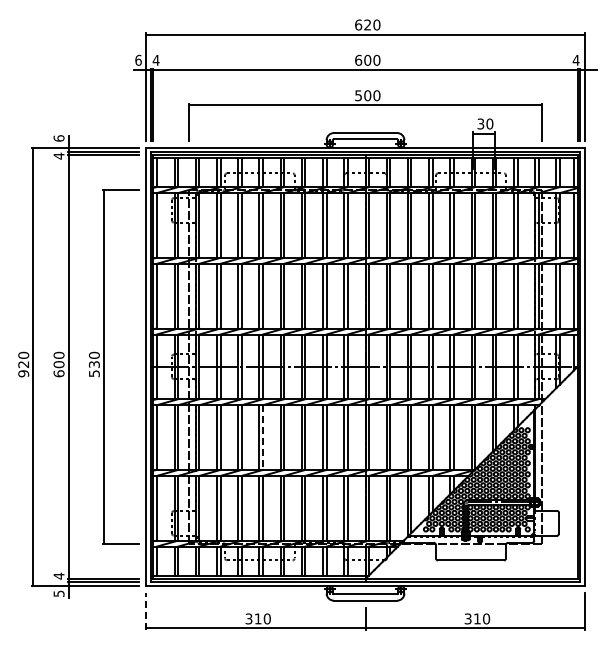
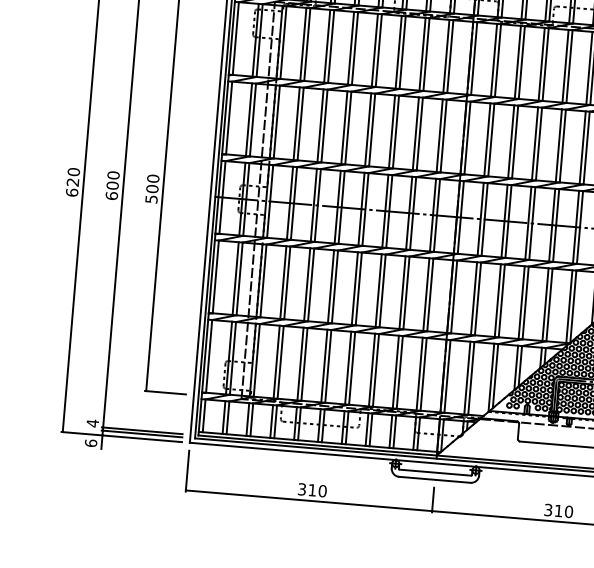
text: (94, 364) -> (152, 188), 530 -> 500
text: (23, 373) -> (71, 192), 920 -> 620
line: (263, 438) -> (335, 288), dashed -> solid
text: (58, 593) -> (90, 442), 5 -> 6
line: (146, 610) -> (187, 470), dashed -> solid

